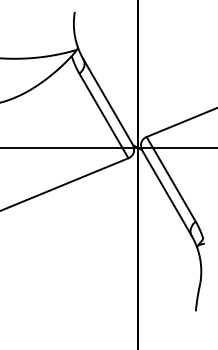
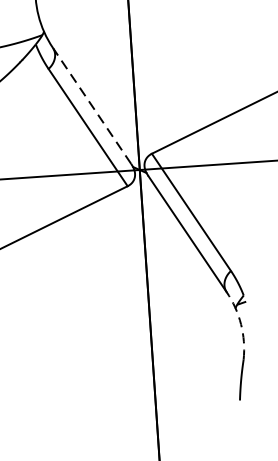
line: (107, 100) -> (91, 104), solid -> dashed
arc: (200, 258) -> (241, 323), solid -> dashed

